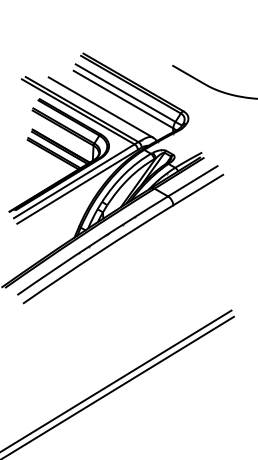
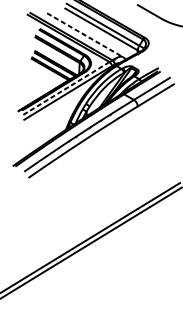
line: (101, 107) -> (85, 35), solid -> dashed
line: (74, 181) -> (65, 89), solid -> dashed

